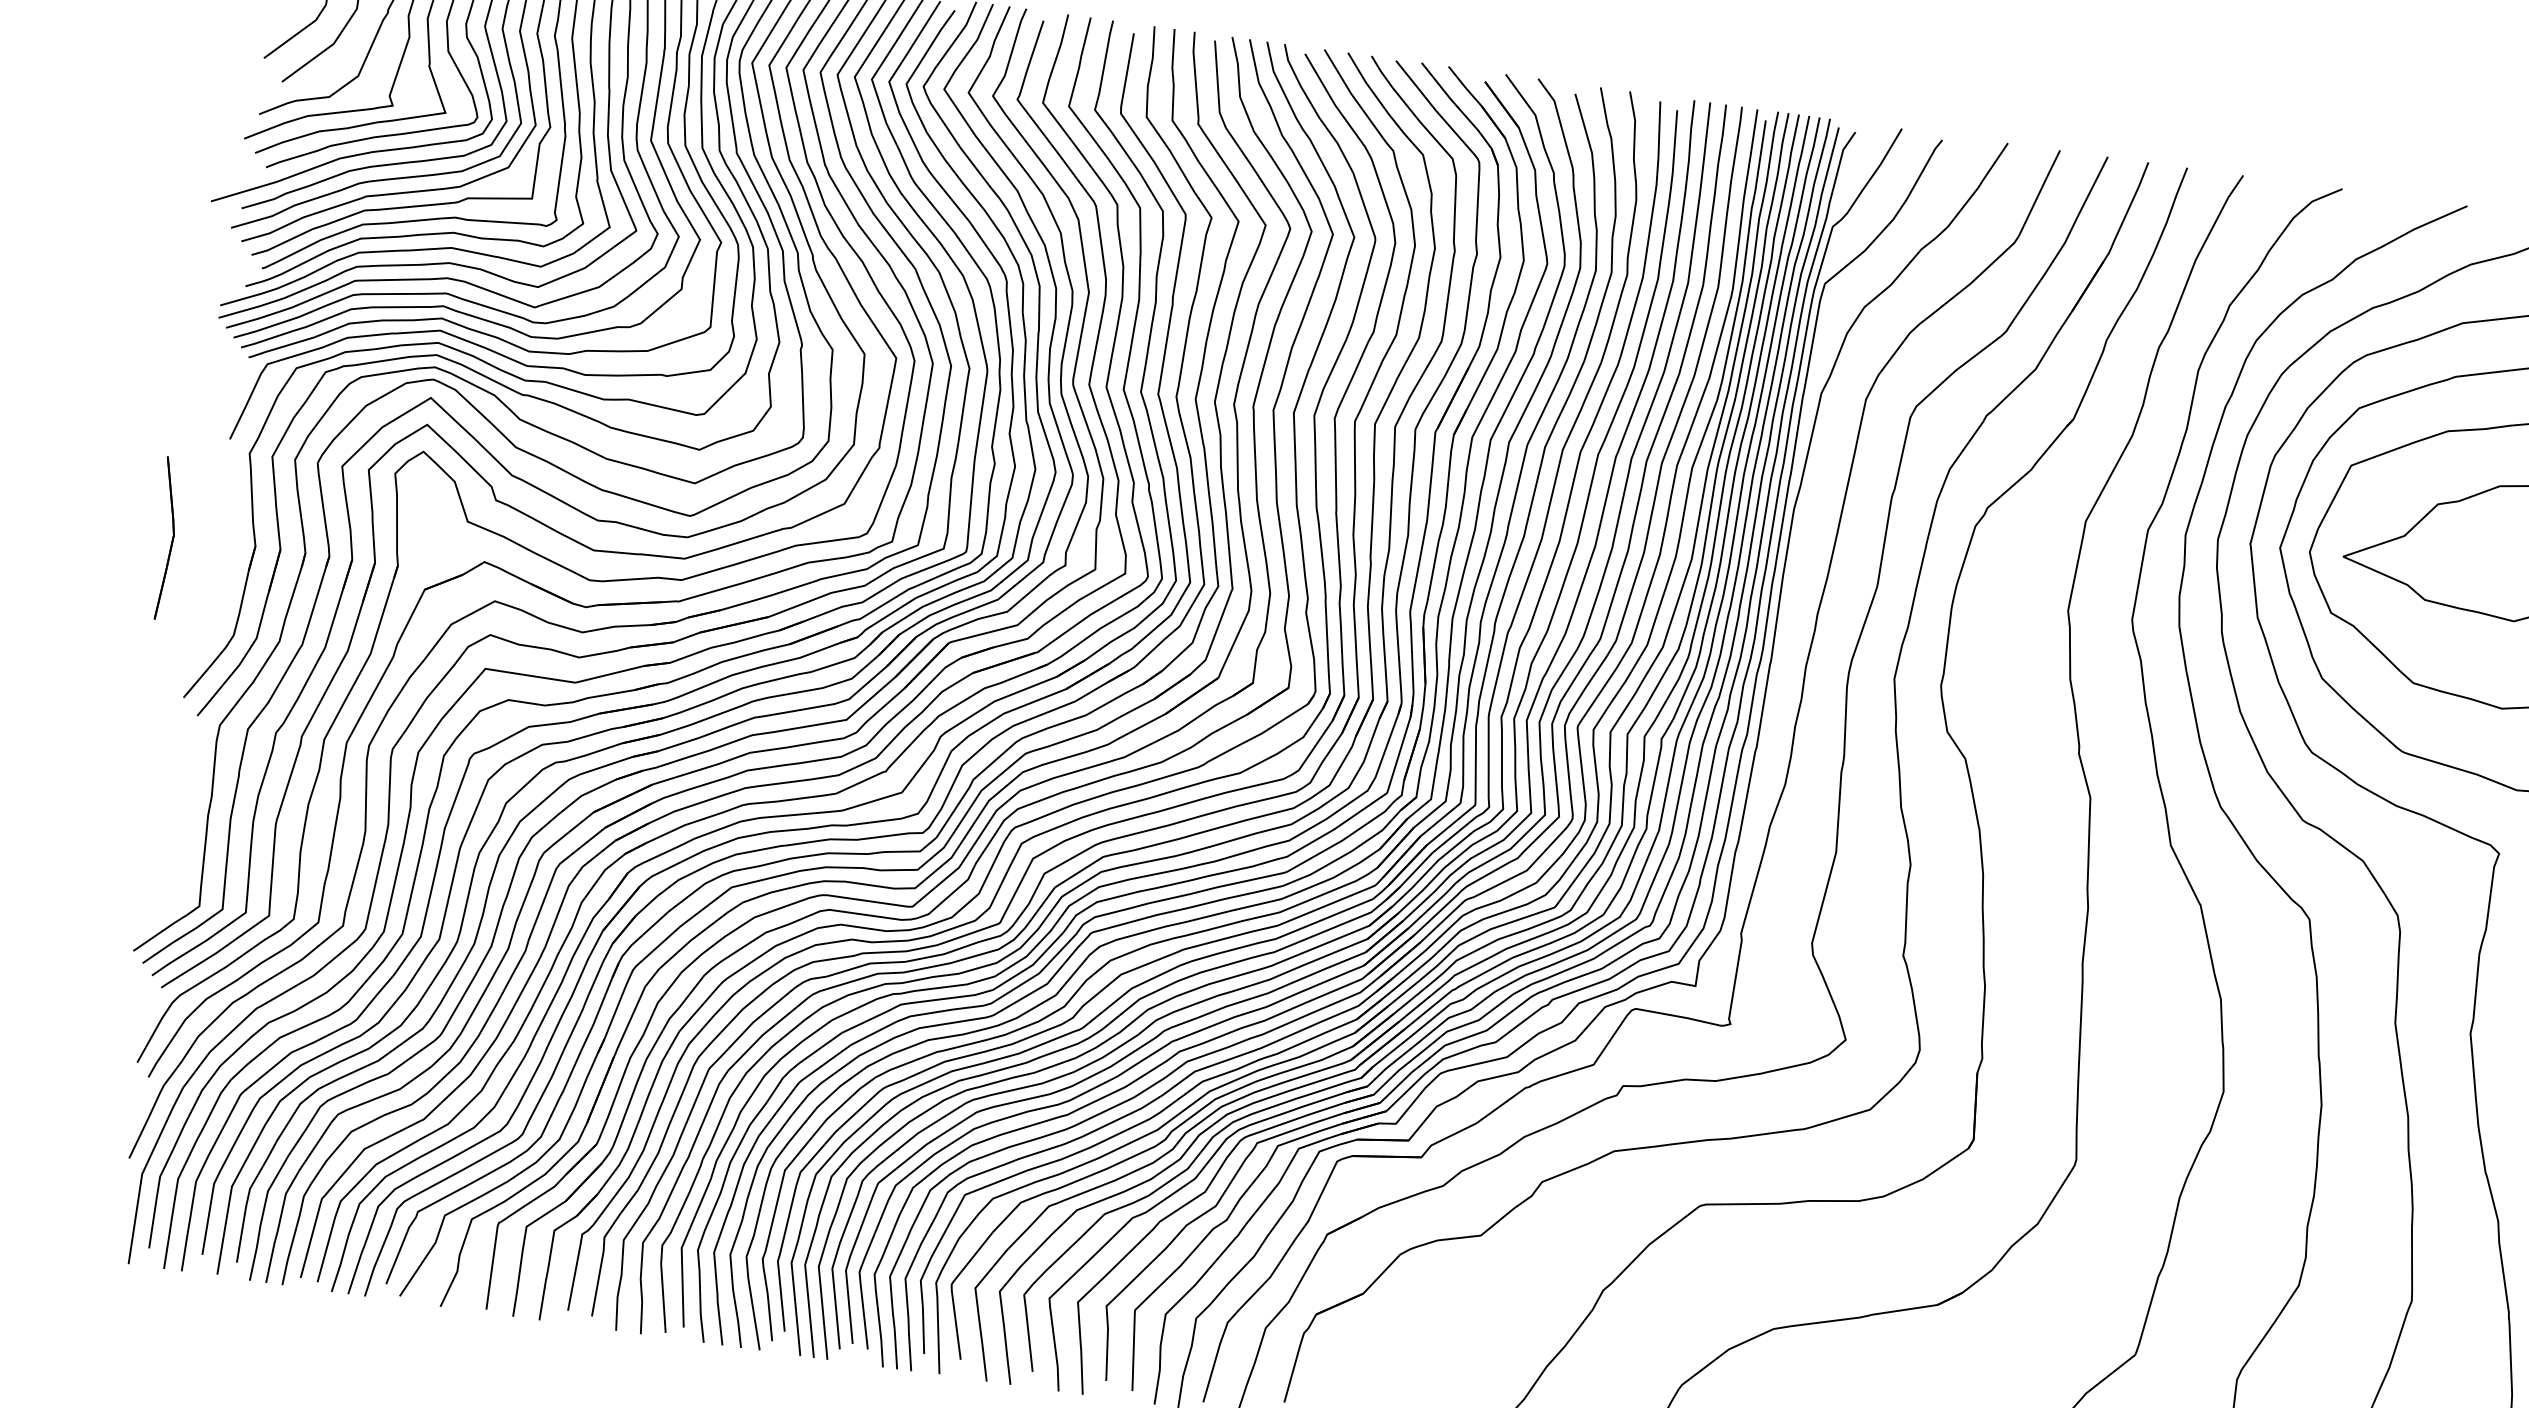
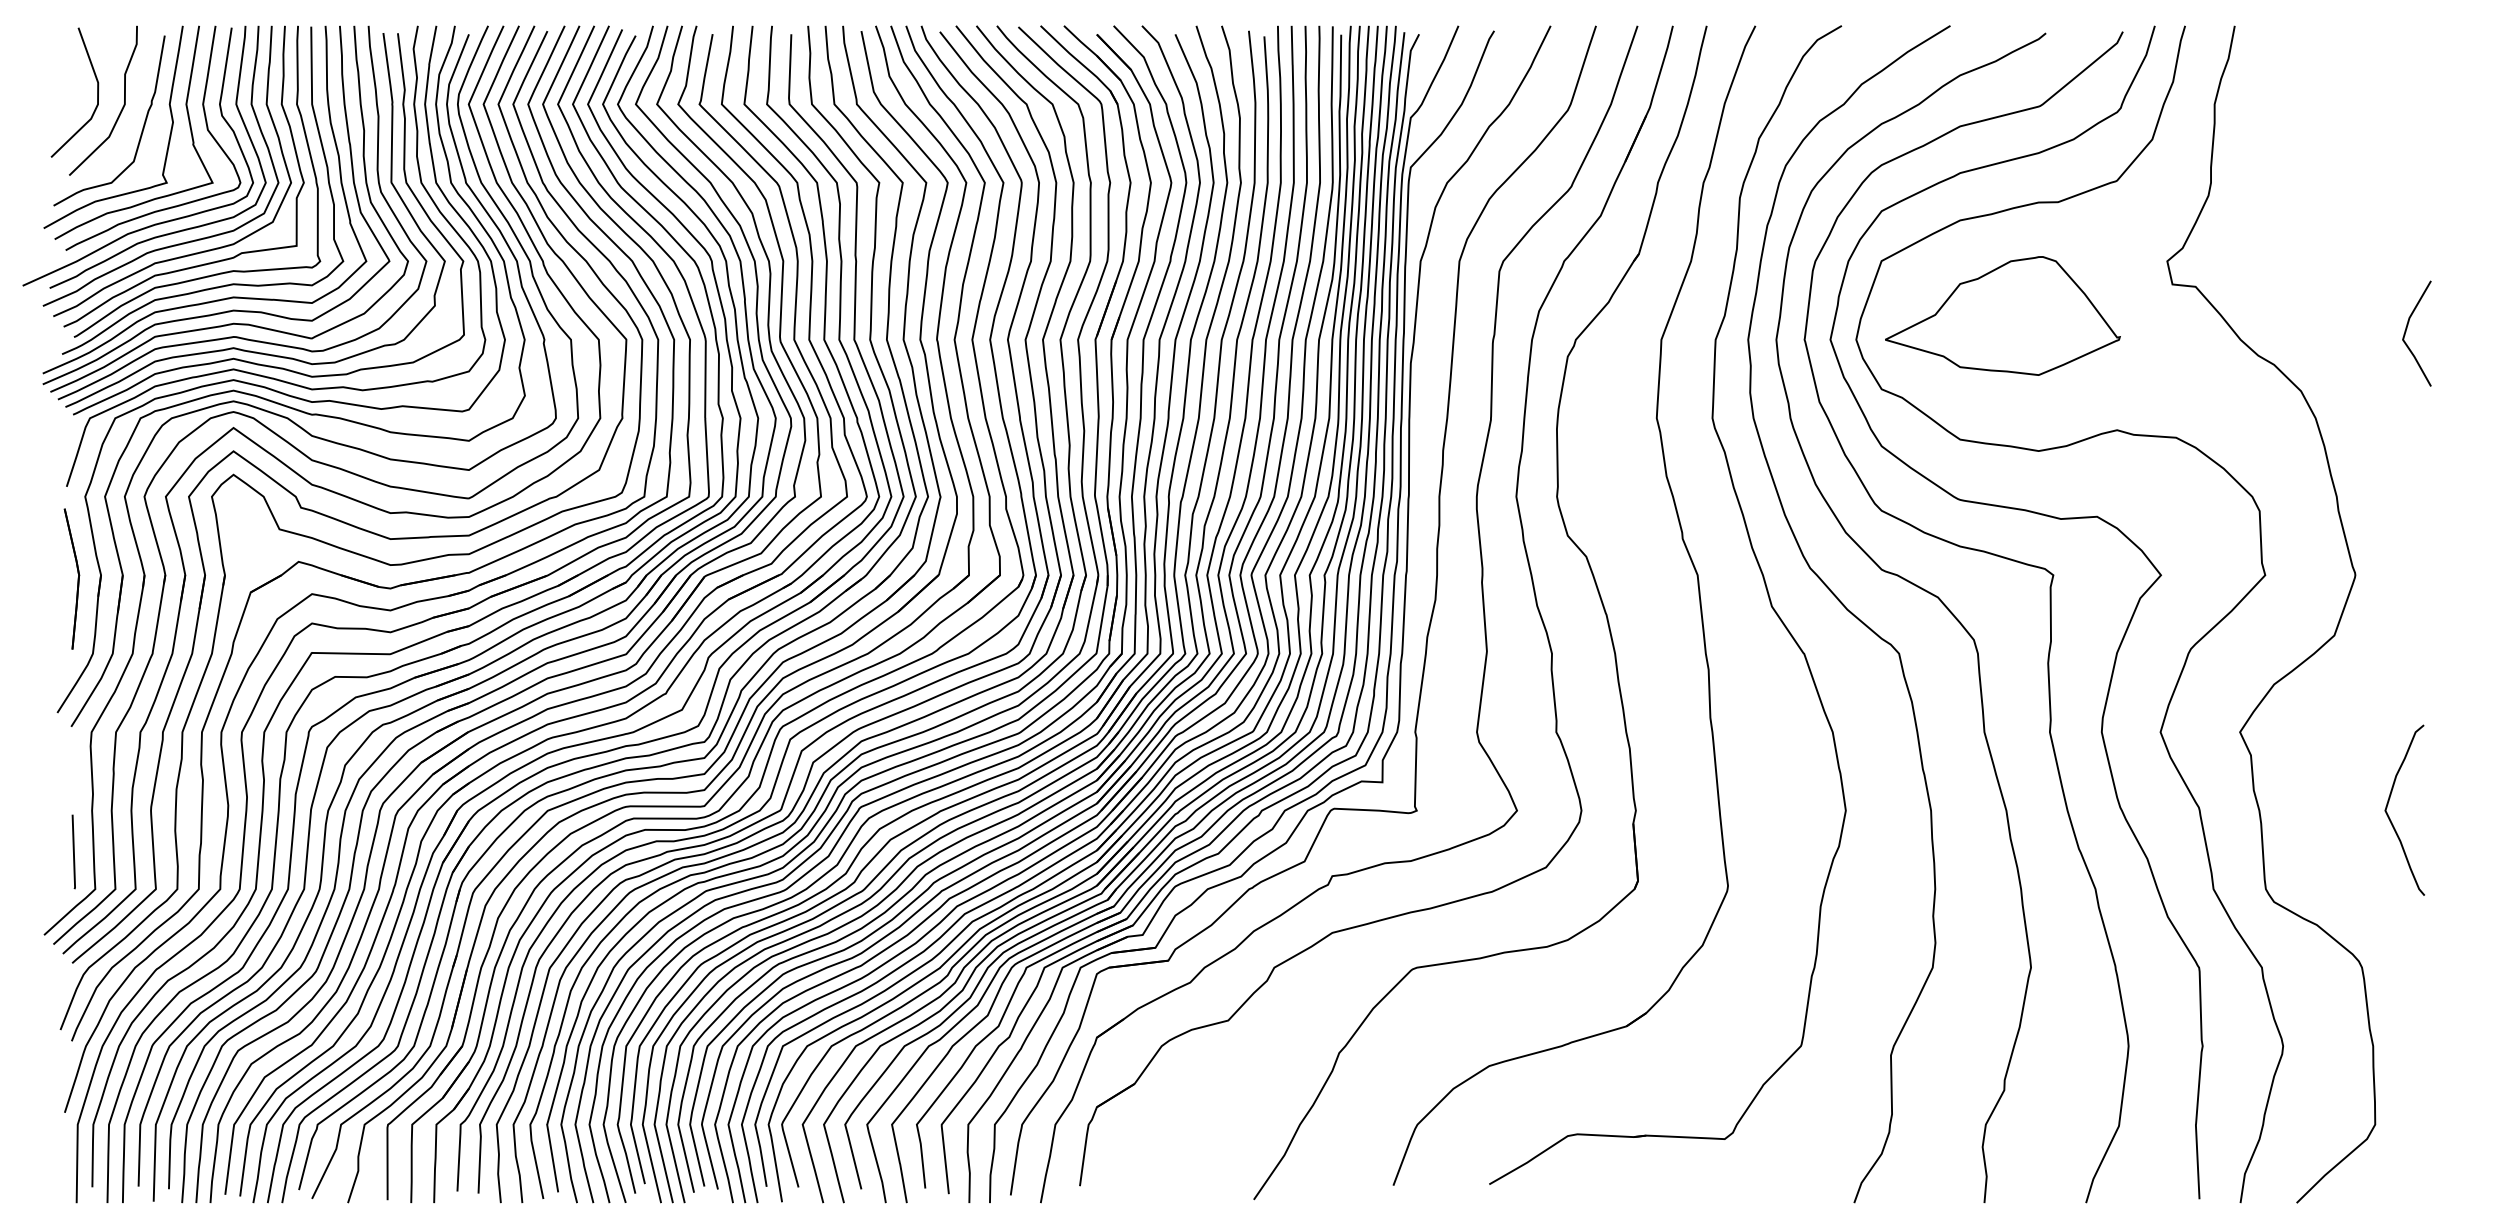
part: (164, 537) -> (71, 578), moved
line: (180, 859) -> (73, 851), added

